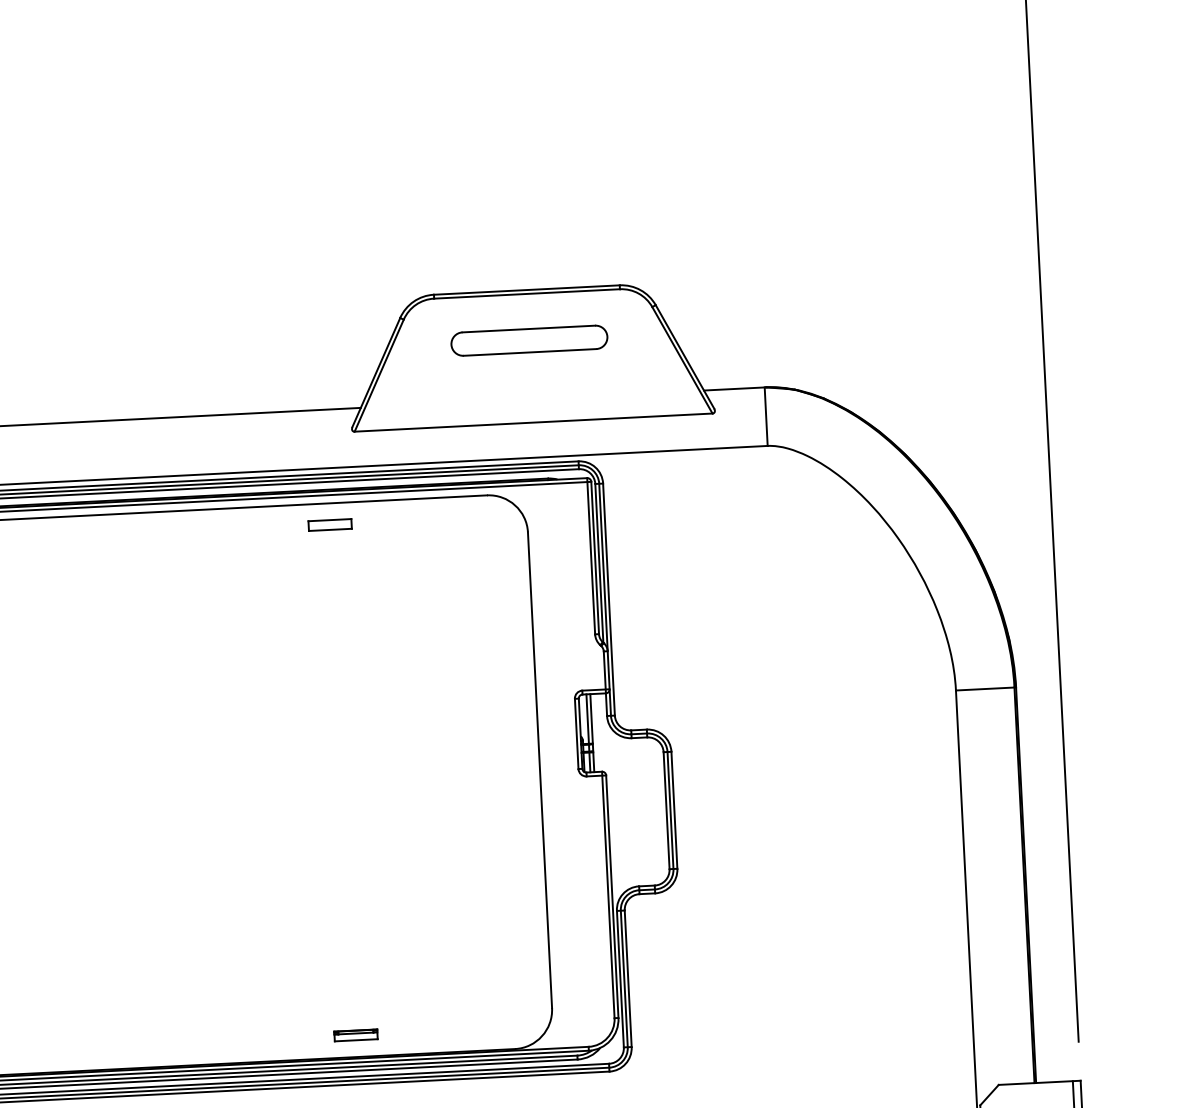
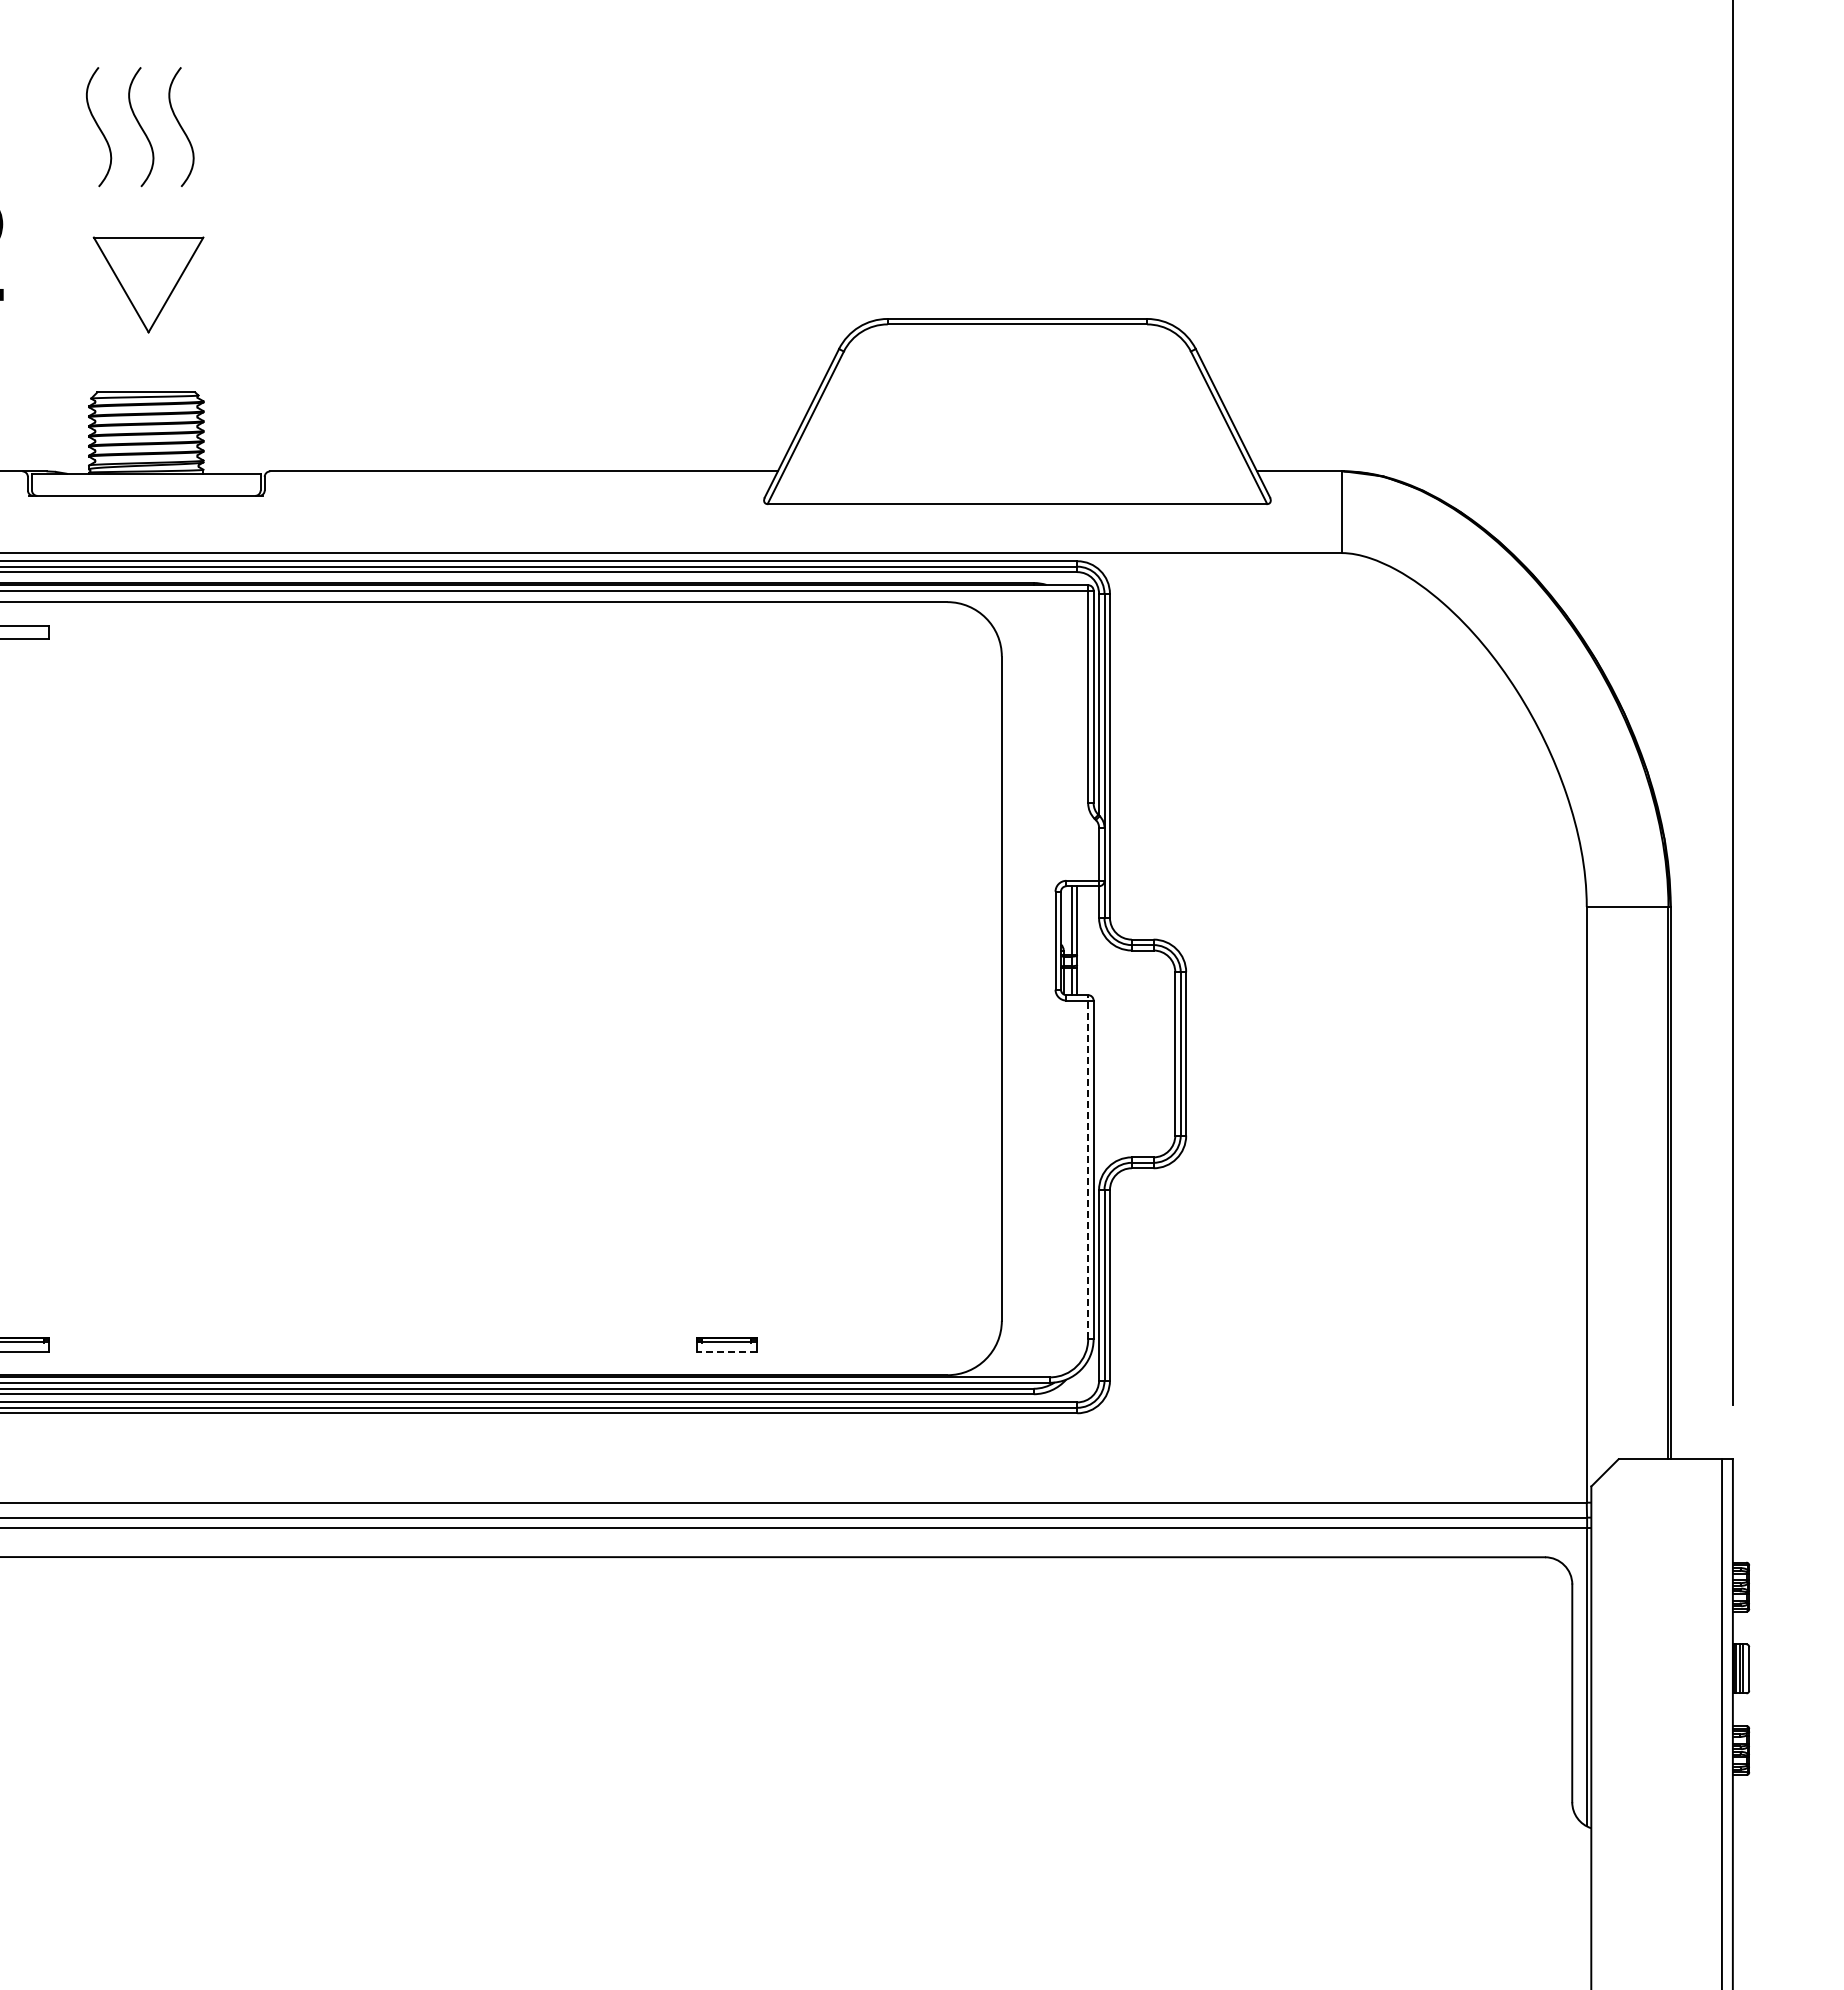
part: (529, 340) -> (1017, 389), removed
part: (329, 525) -> (726, 632), removed
line: (608, 894) -> (1088, 1166), solid -> dashed
line: (355, 1040) -> (726, 1351), solid -> dashed

